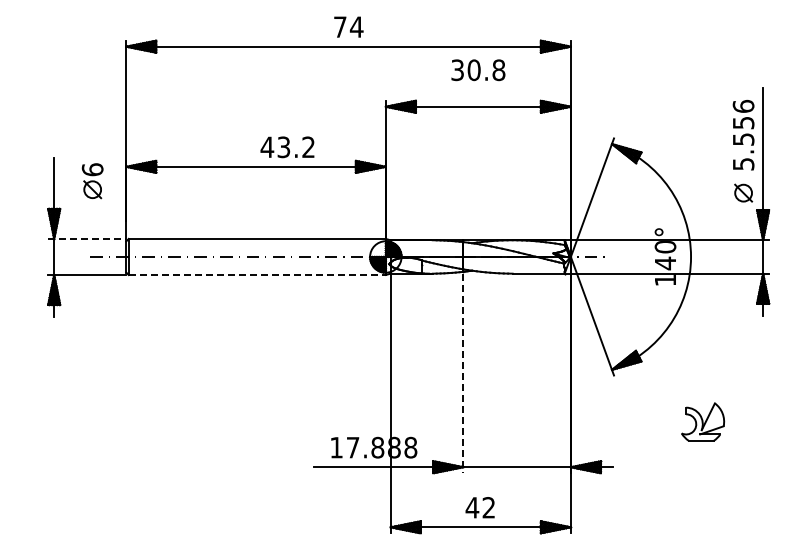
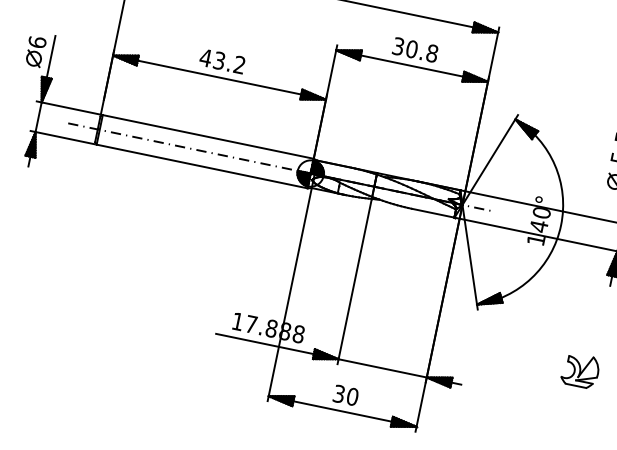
text: (478, 70) -> (415, 50), moved
text: (287, 147) -> (222, 61), moved
part: (92, 181) -> (35, 51), moved
line: (87, 238) -> (69, 107), dashed -> solid
line: (257, 275) -> (202, 166), dashed -> solid
line: (463, 373) -> (354, 282), dashed -> solid
part: (703, 421) -> (581, 370), moved
text: (480, 507) -> (345, 395), 42 -> 30

